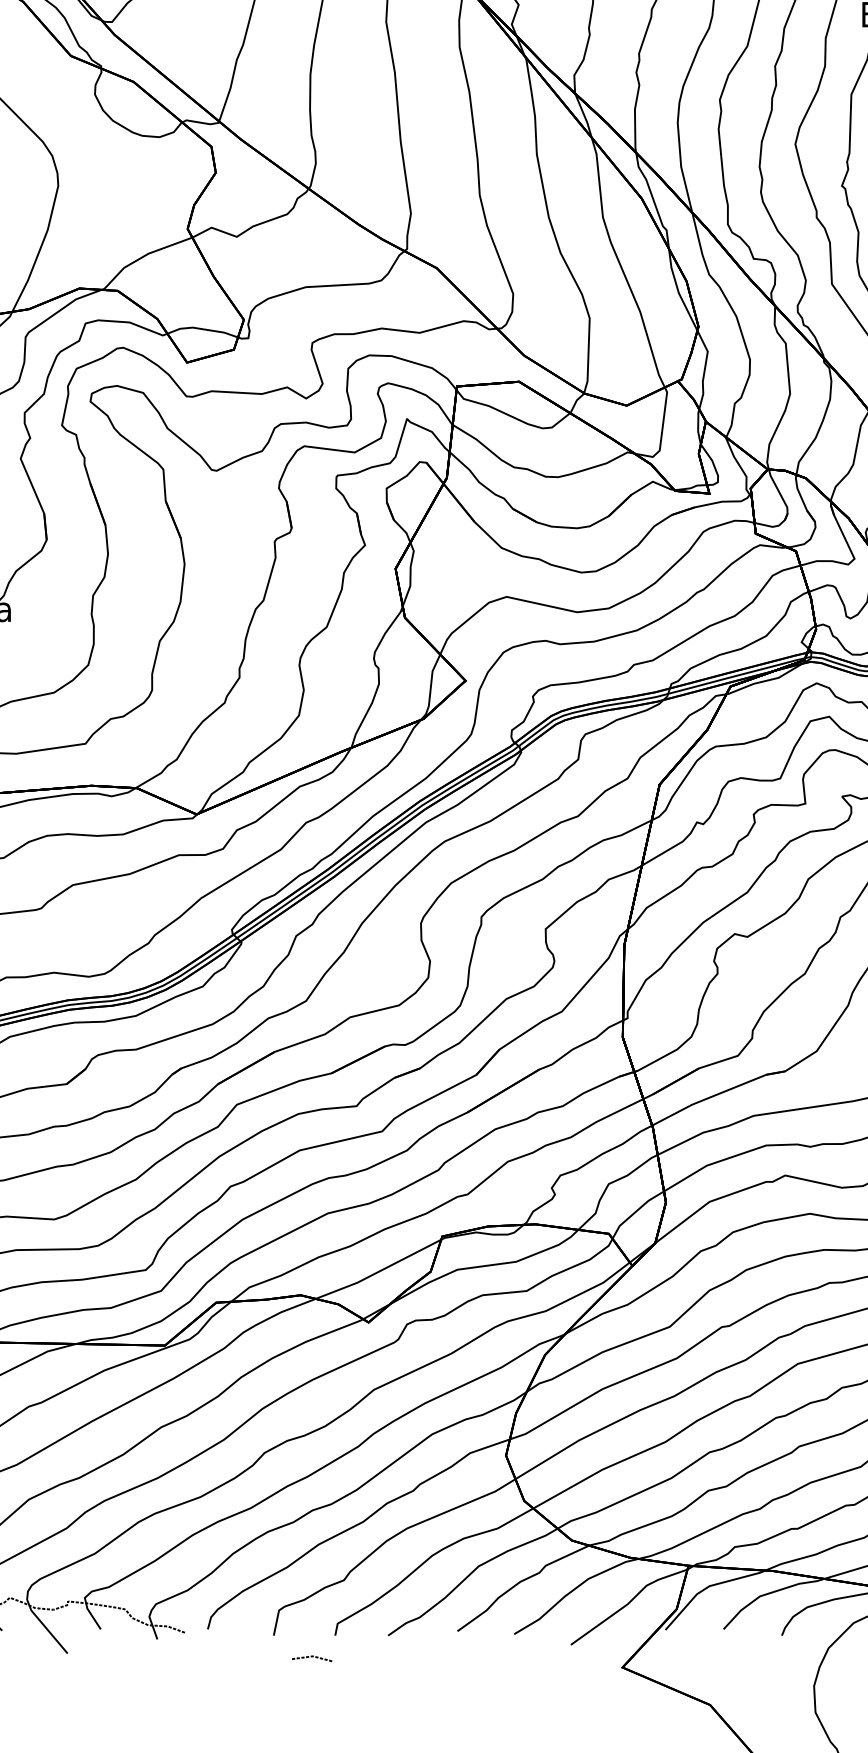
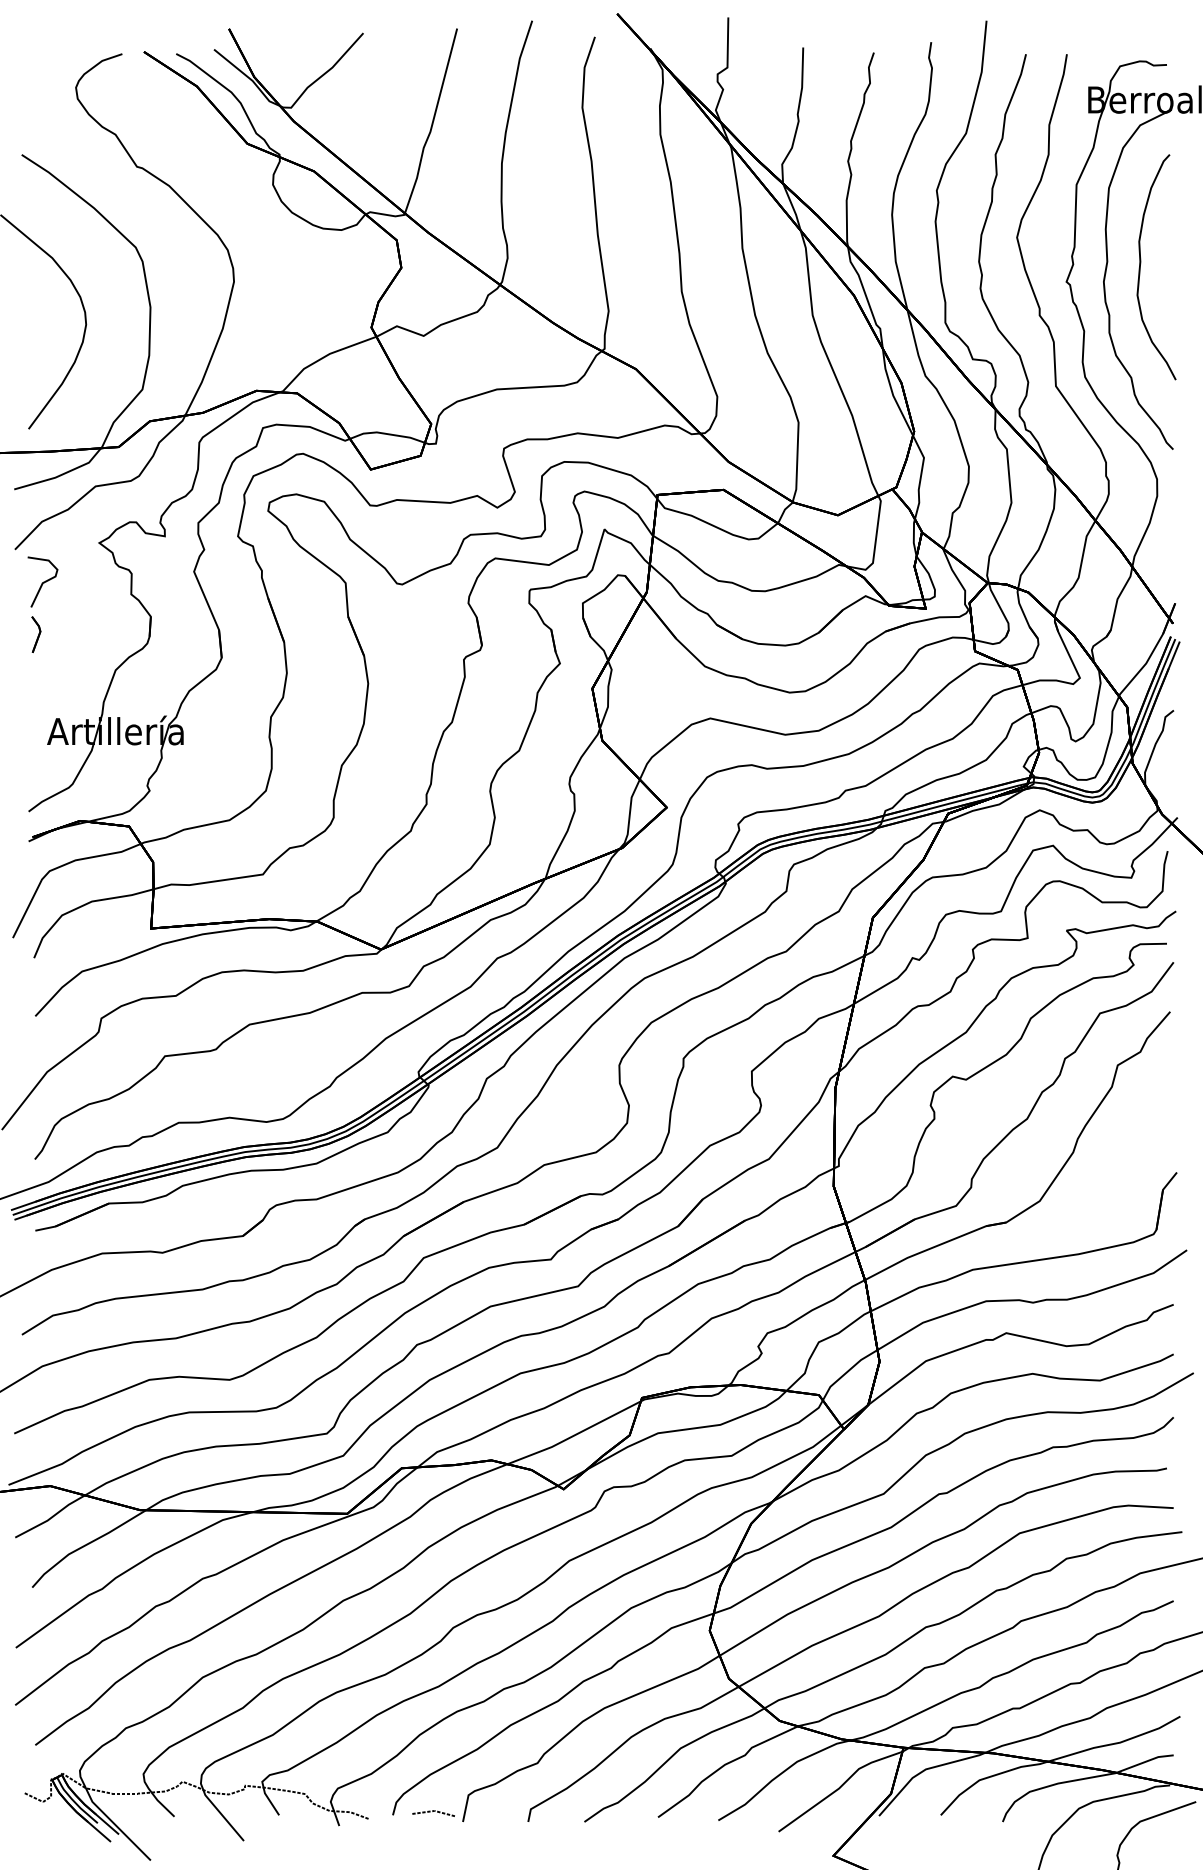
line: (311, 1656) -> (433, 1811), moved

